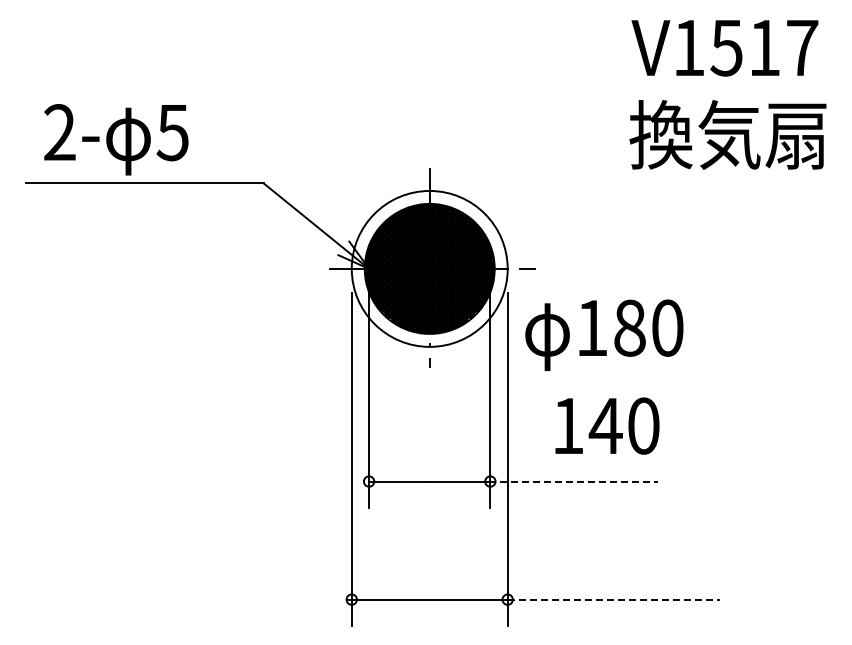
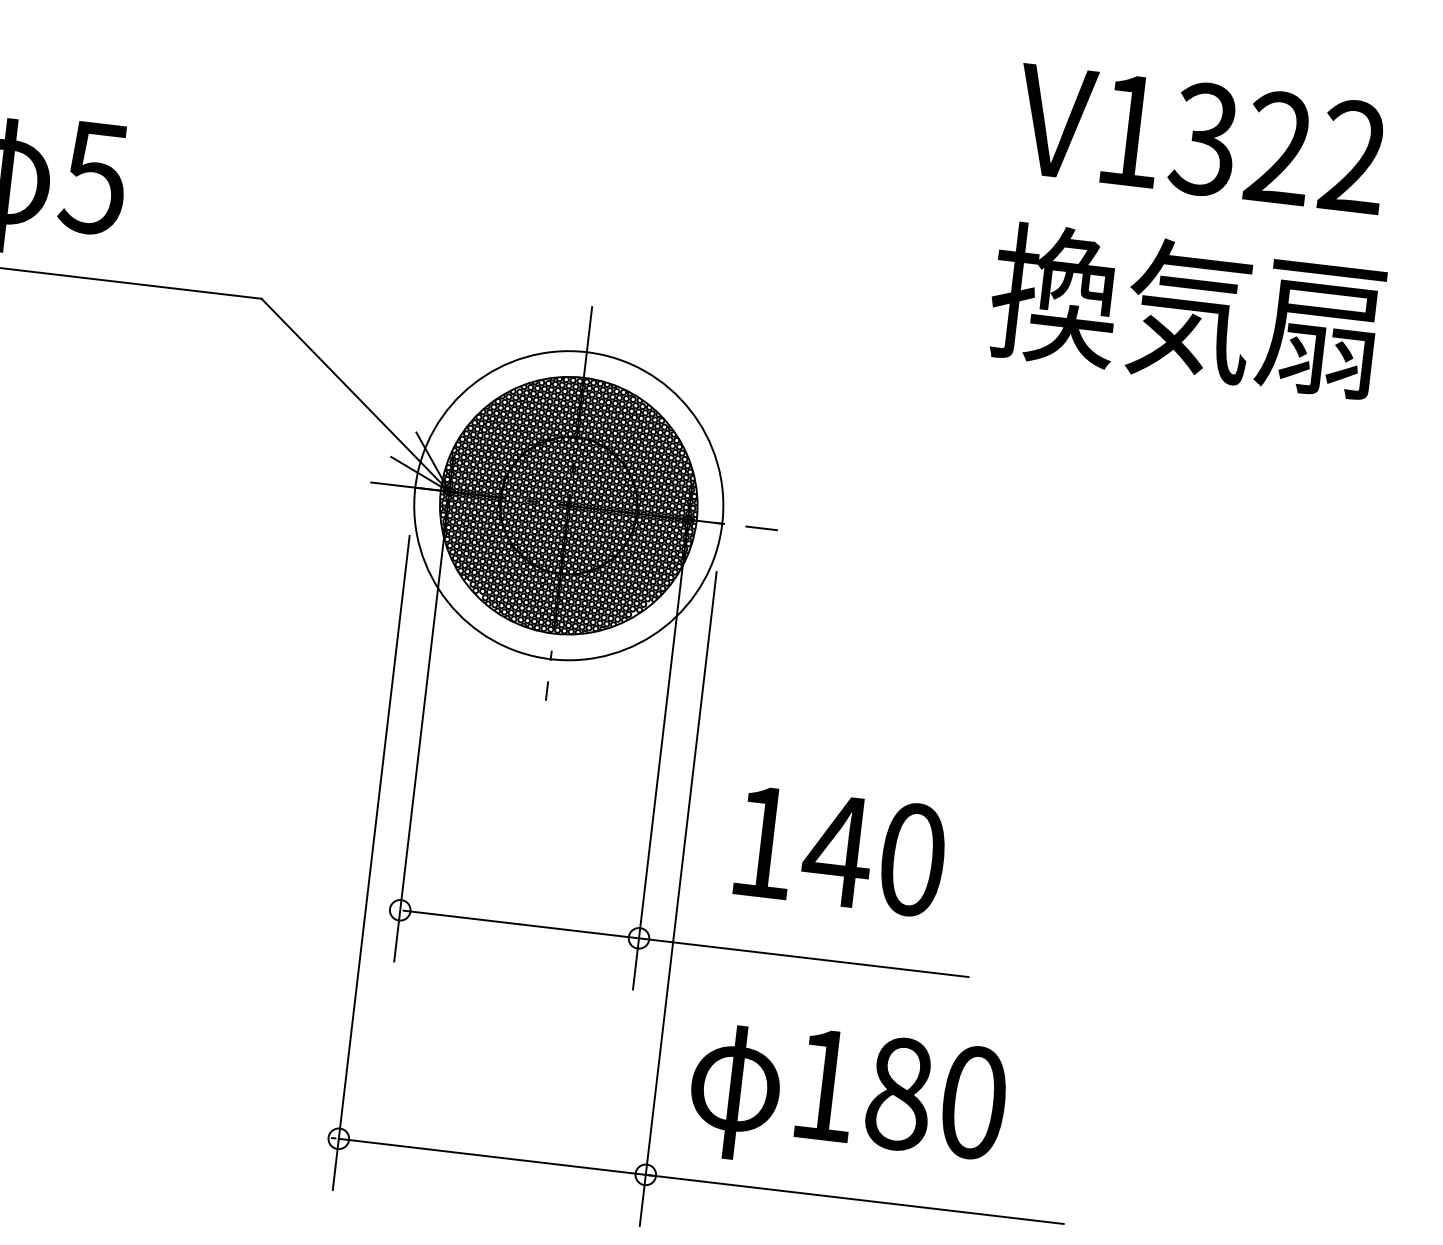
text: (764, 47) -> (1279, 147), V1517 -> V1322
text: (604, 334) -> (847, 1100), moved
text: (607, 425) -> (841, 850), moved
line: (573, 481) -> (802, 957), dashed -> solid
line: (614, 599) -> (856, 1199), dashed -> solid

